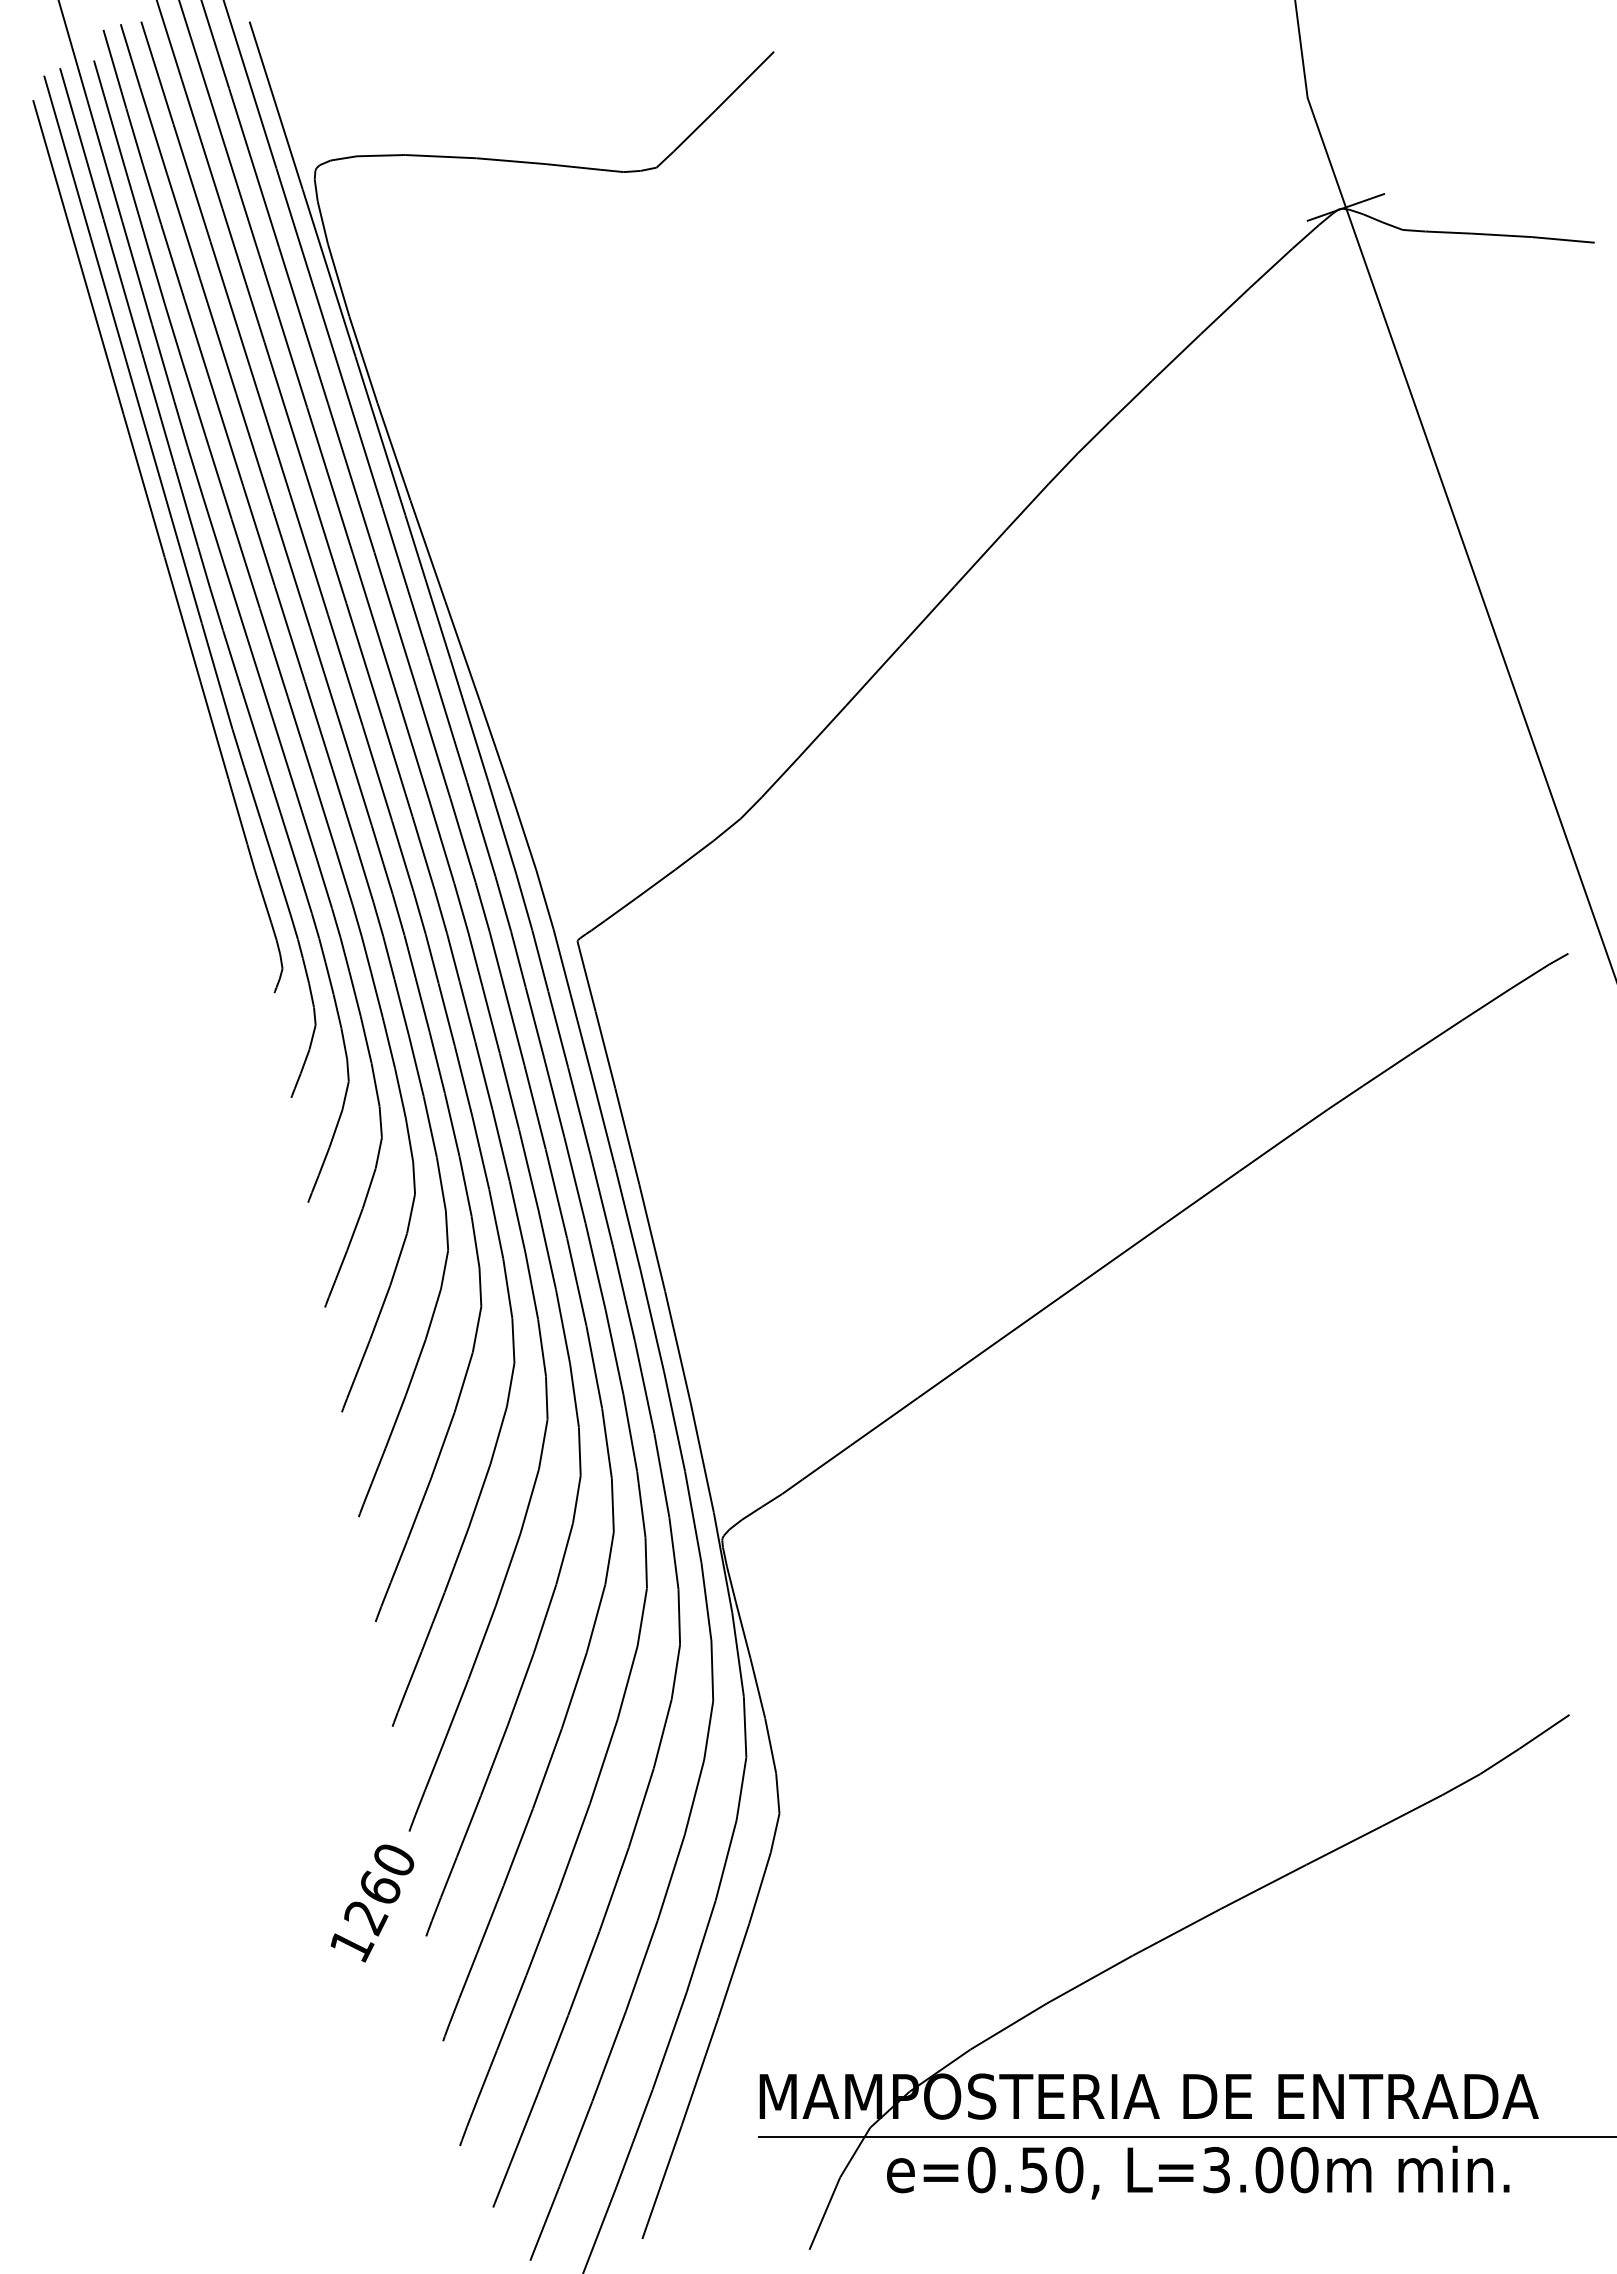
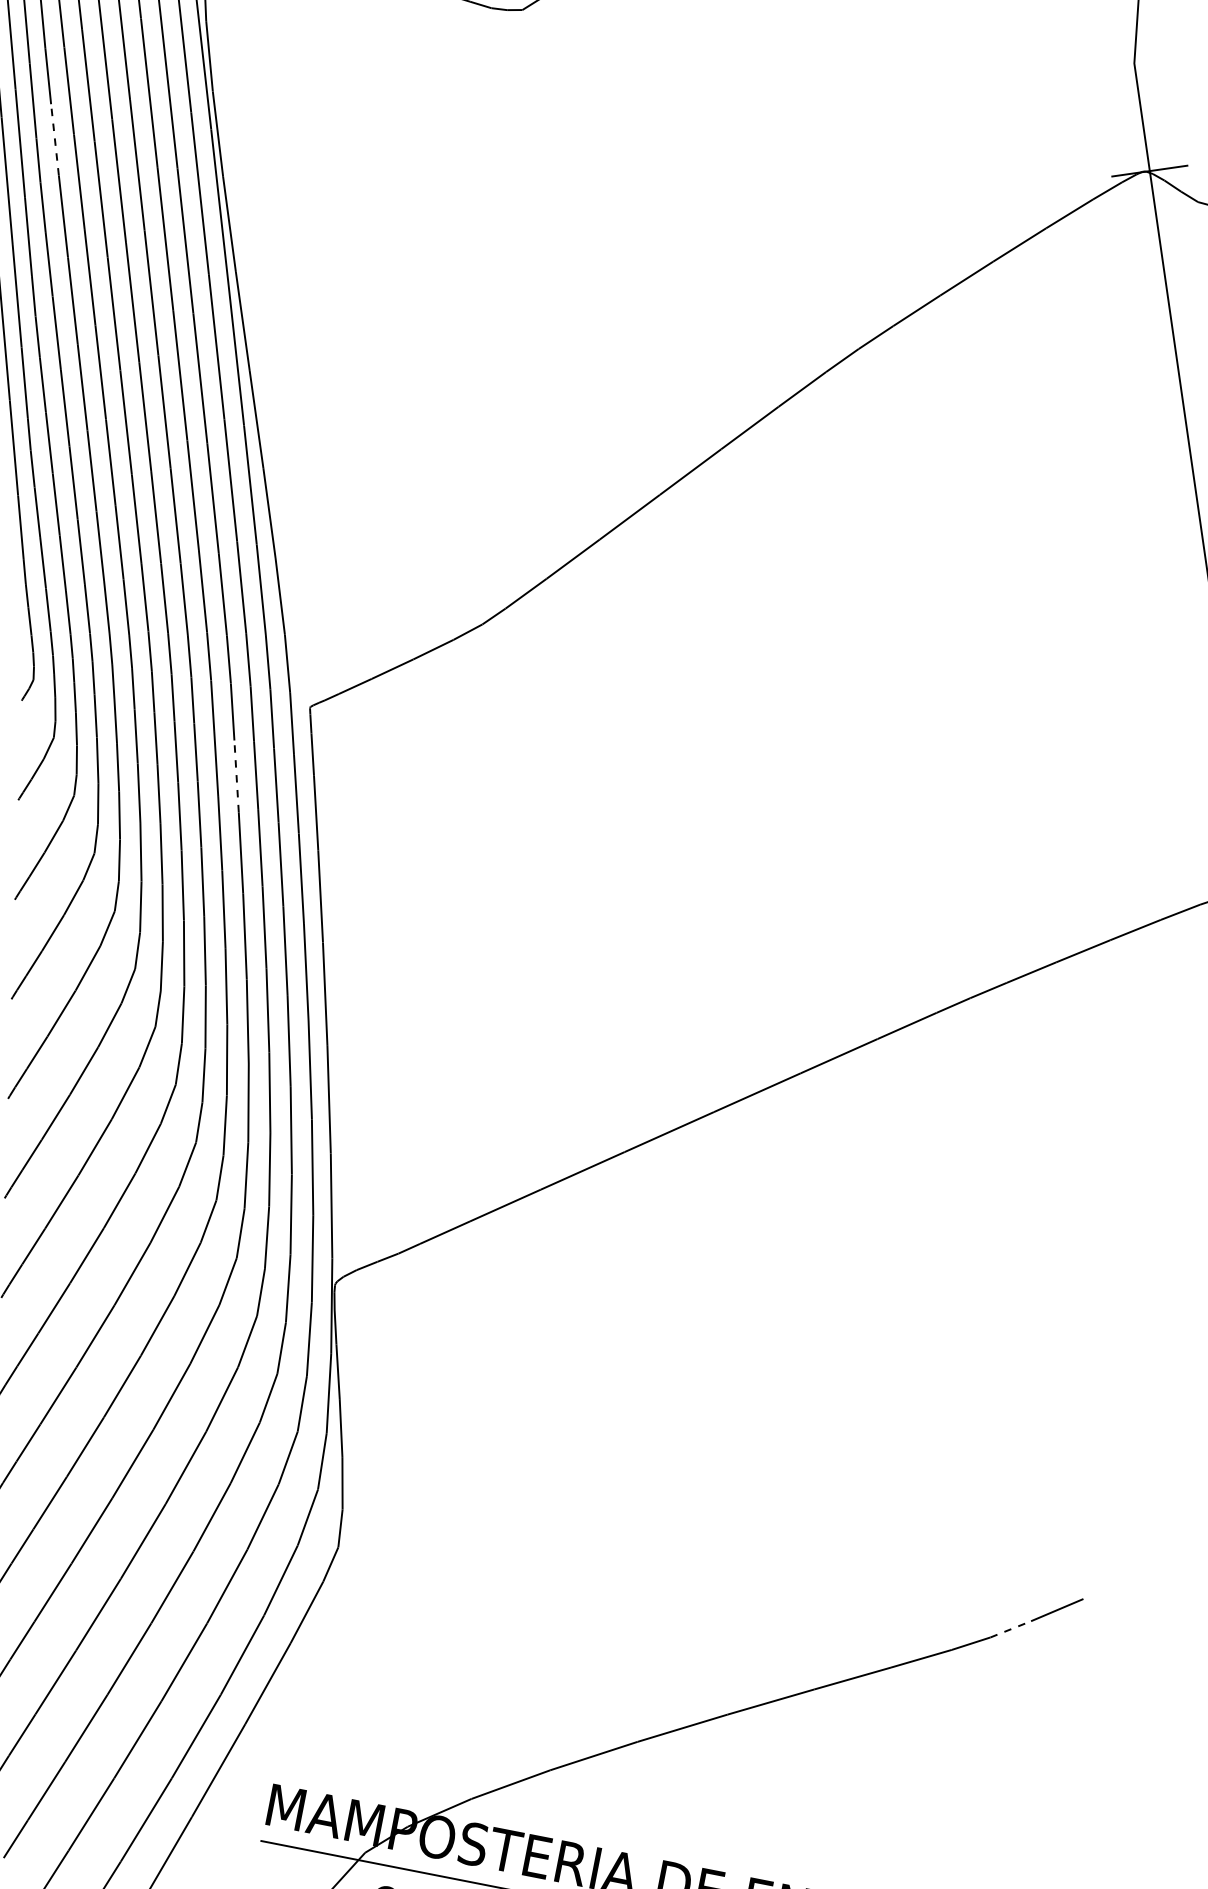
line: (194, 398) -> (55, 139), solid -> dashed
line: (514, 1027) -> (236, 775), solid -> dashed
line: (1500, 1761) -> (1011, 1629), solid -> dashed

